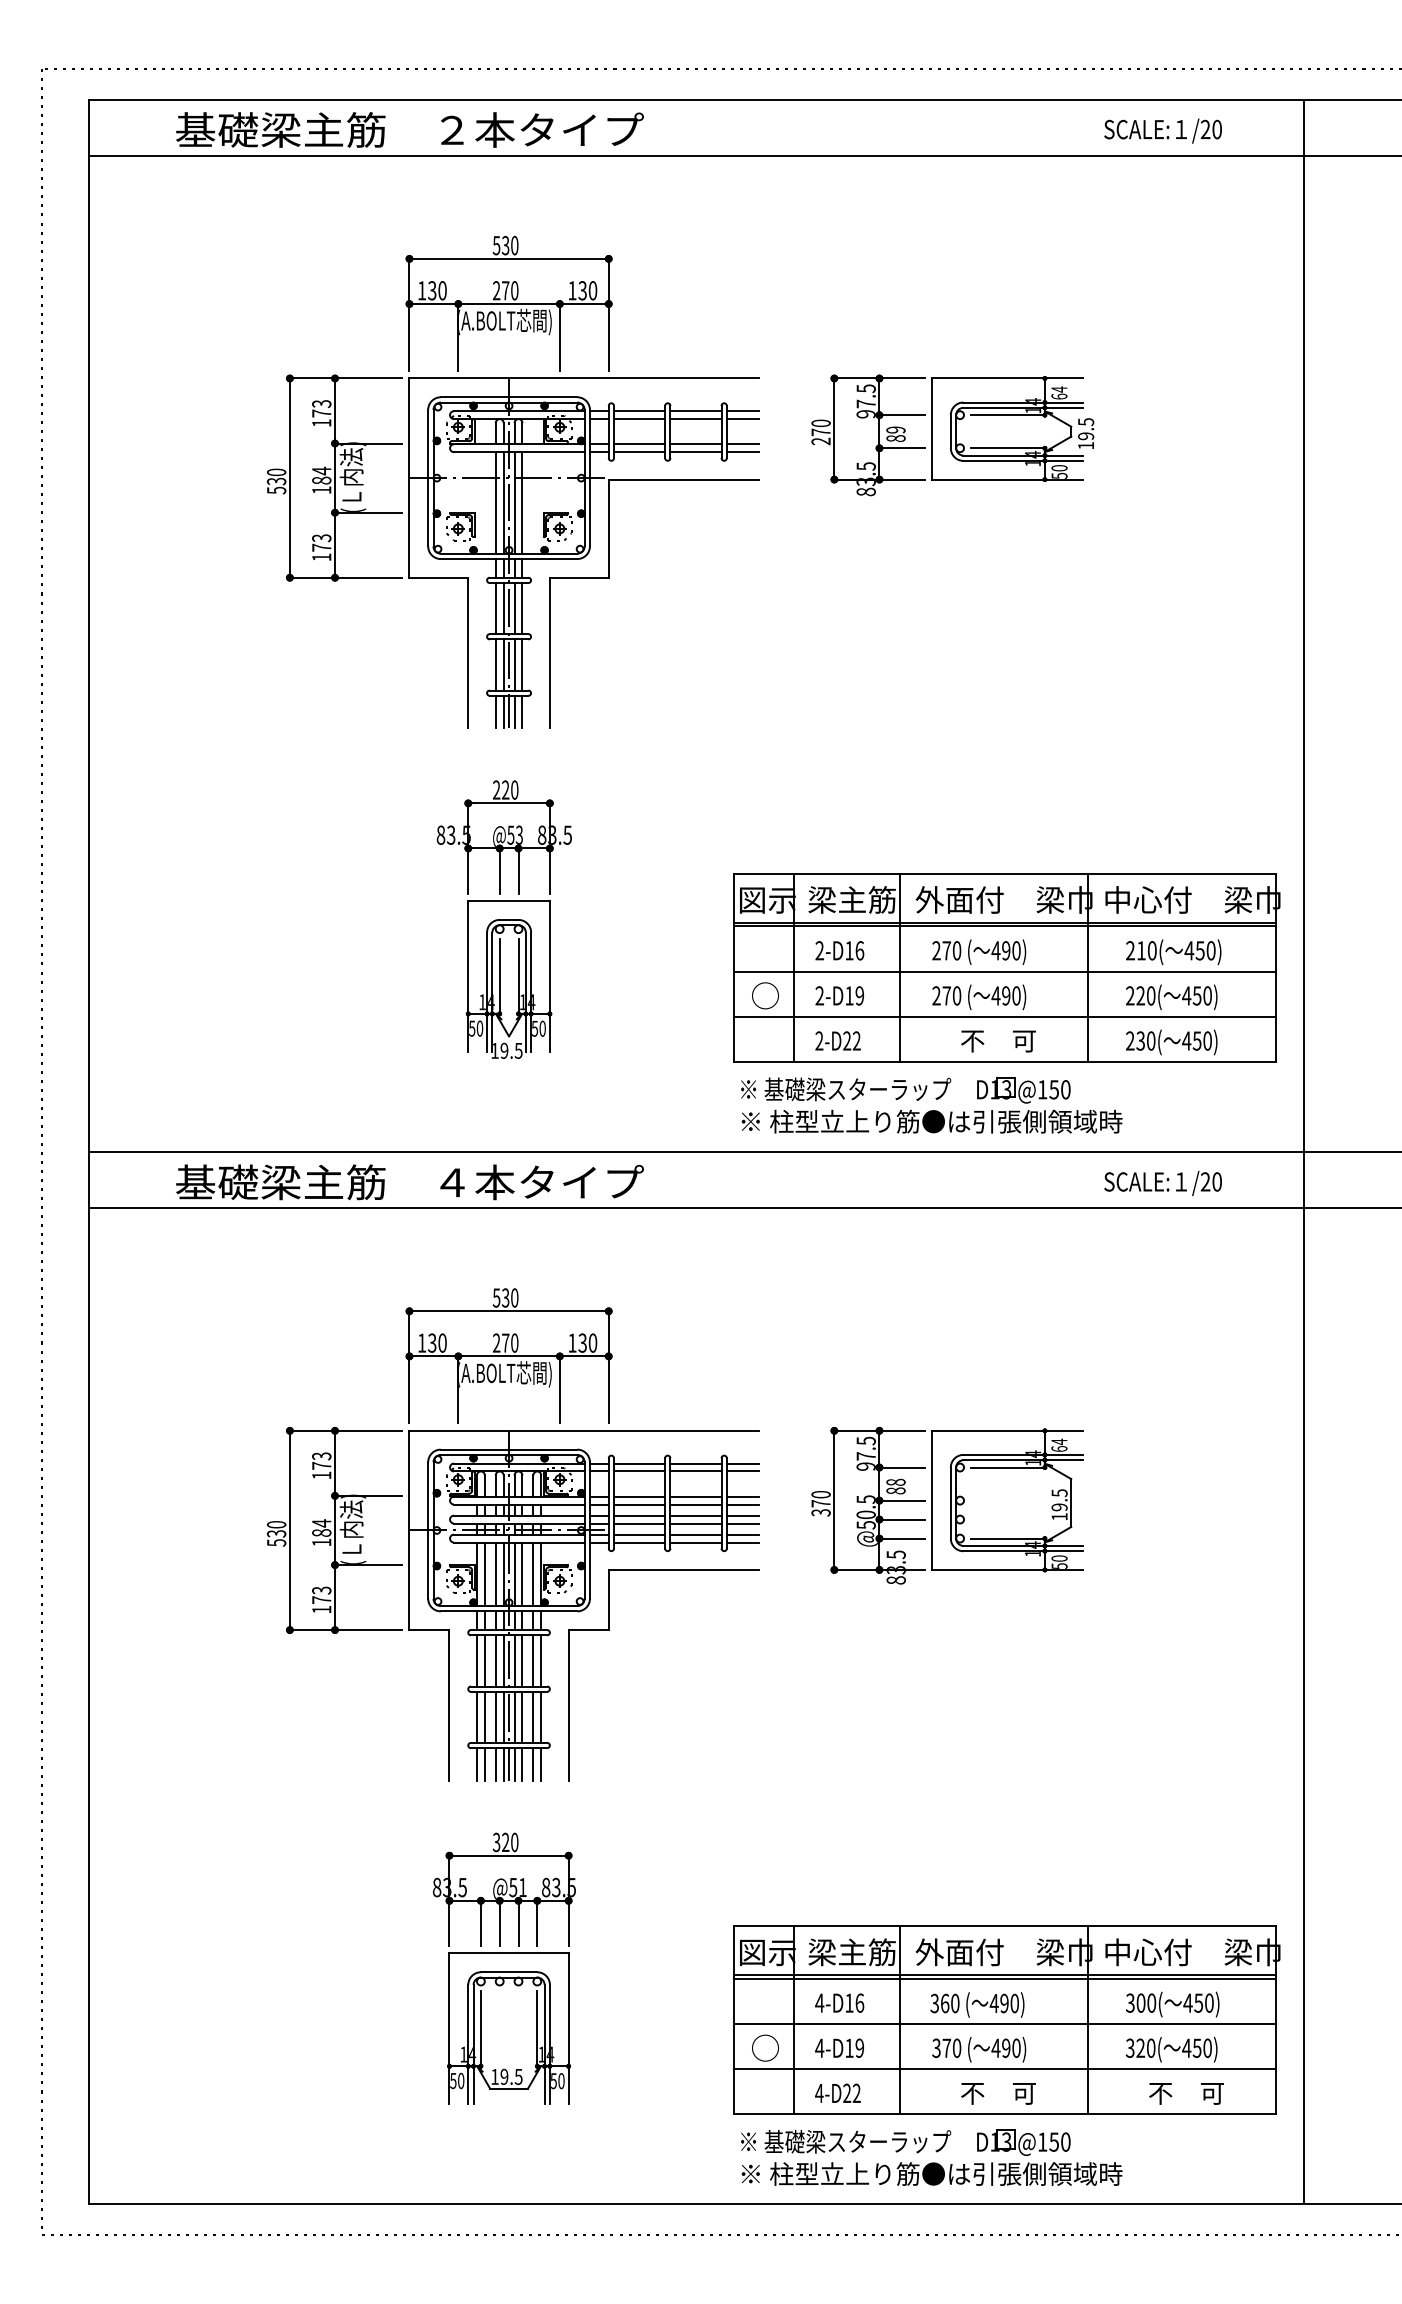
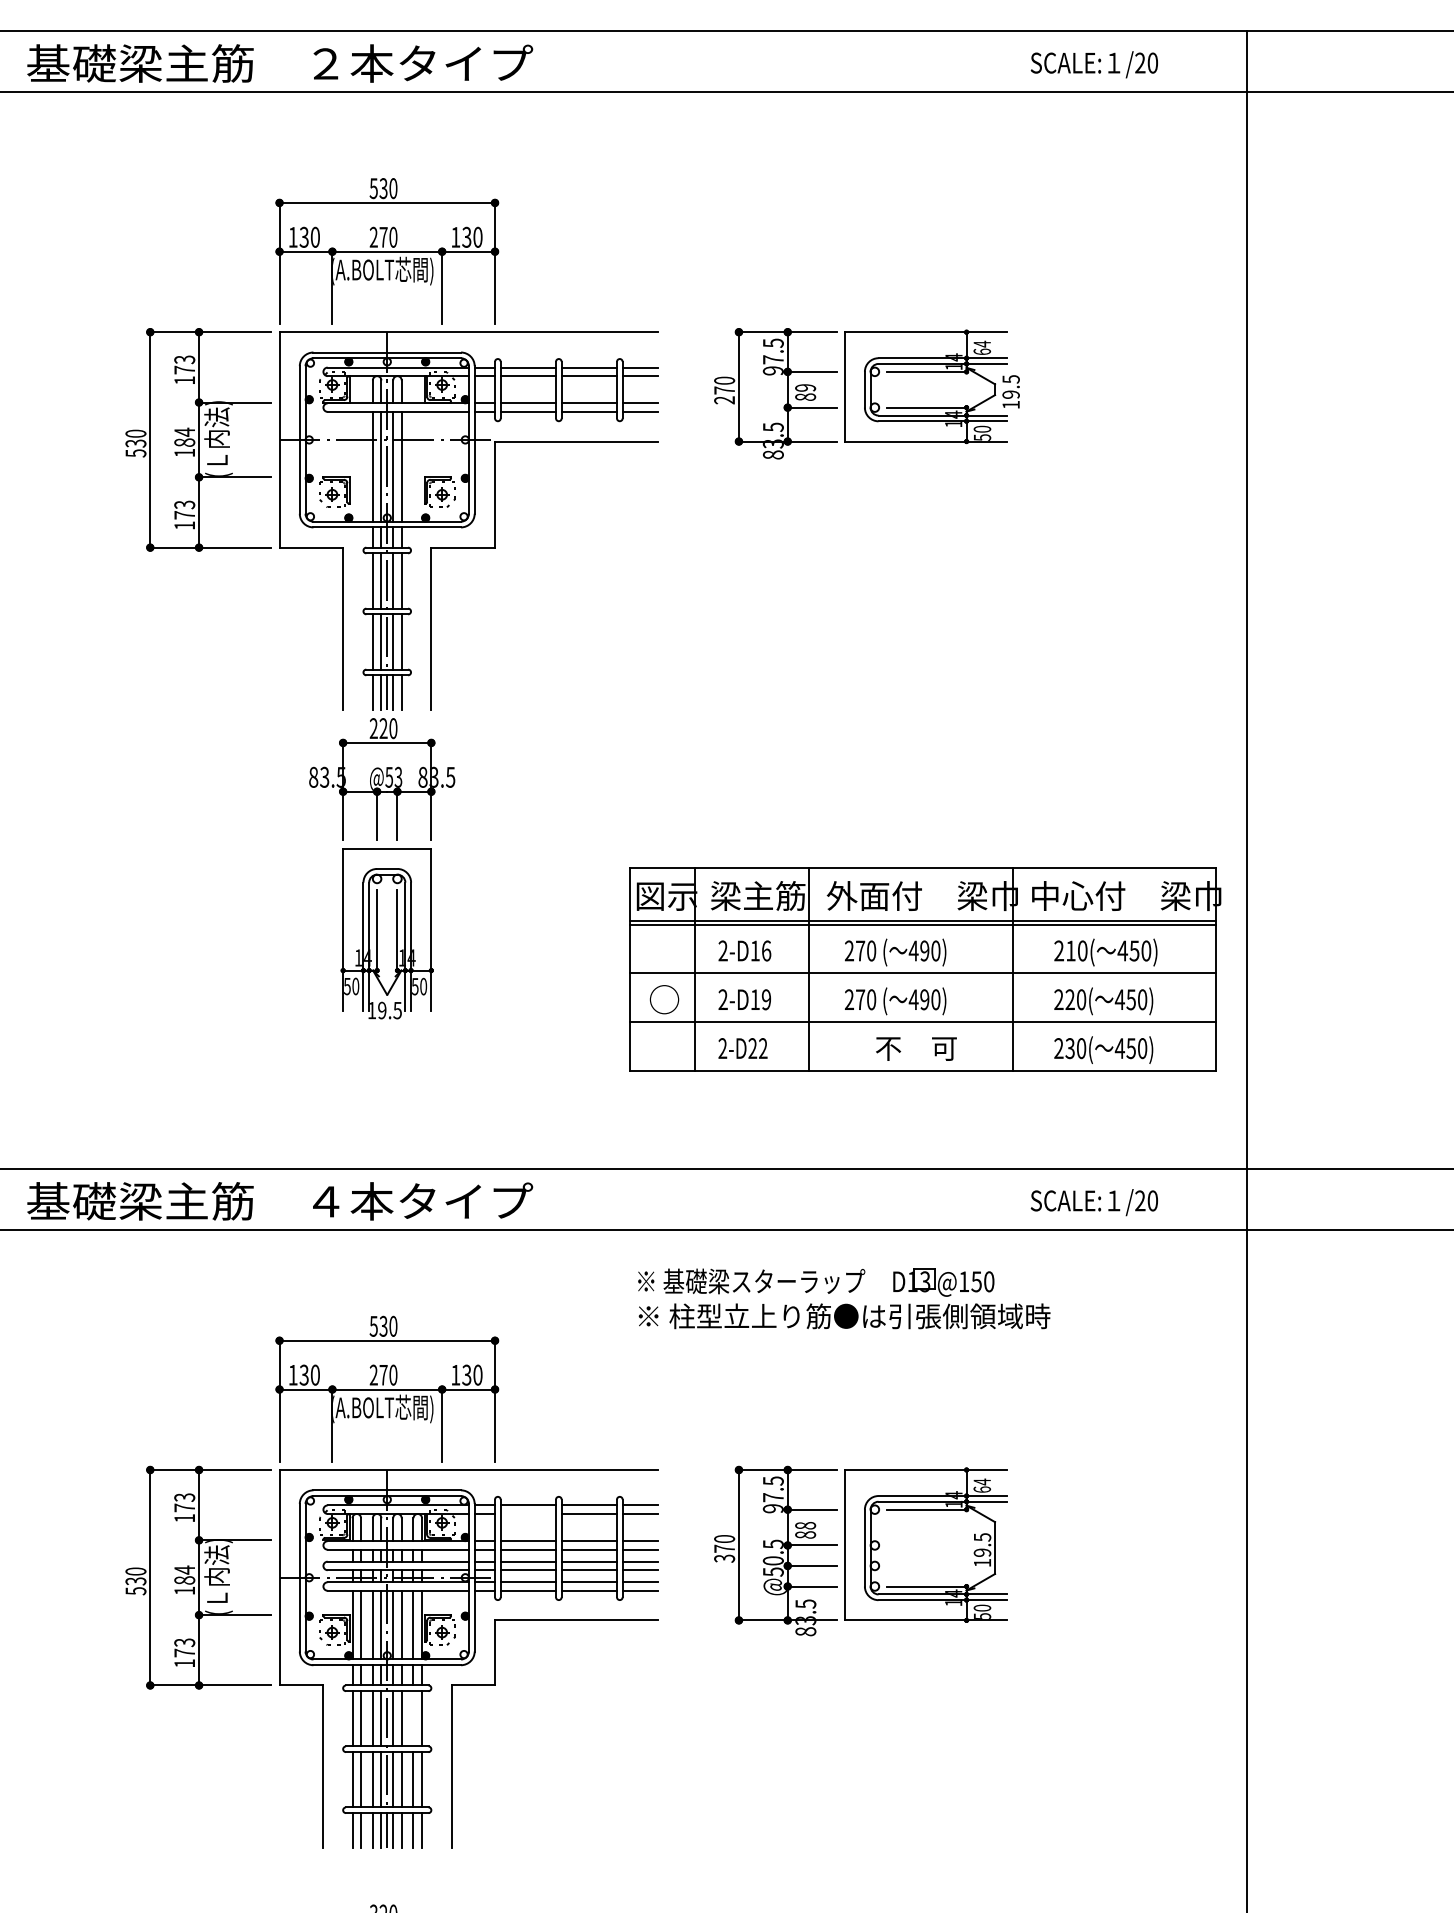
part: (503, 919) -> (381, 868), moved
part: (931, 1105) -> (843, 1298), moved
line: (639, 1471) -> (528, 1513), removed
line: (533, 1660) -> (413, 1718), removed

